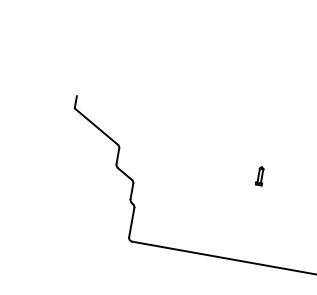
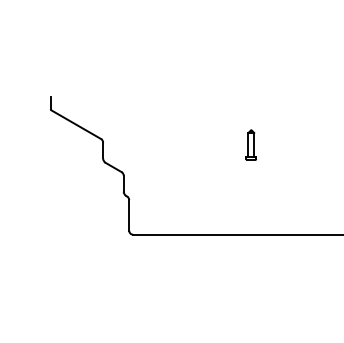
part: (259, 176) -> (250, 145), size x1.6

